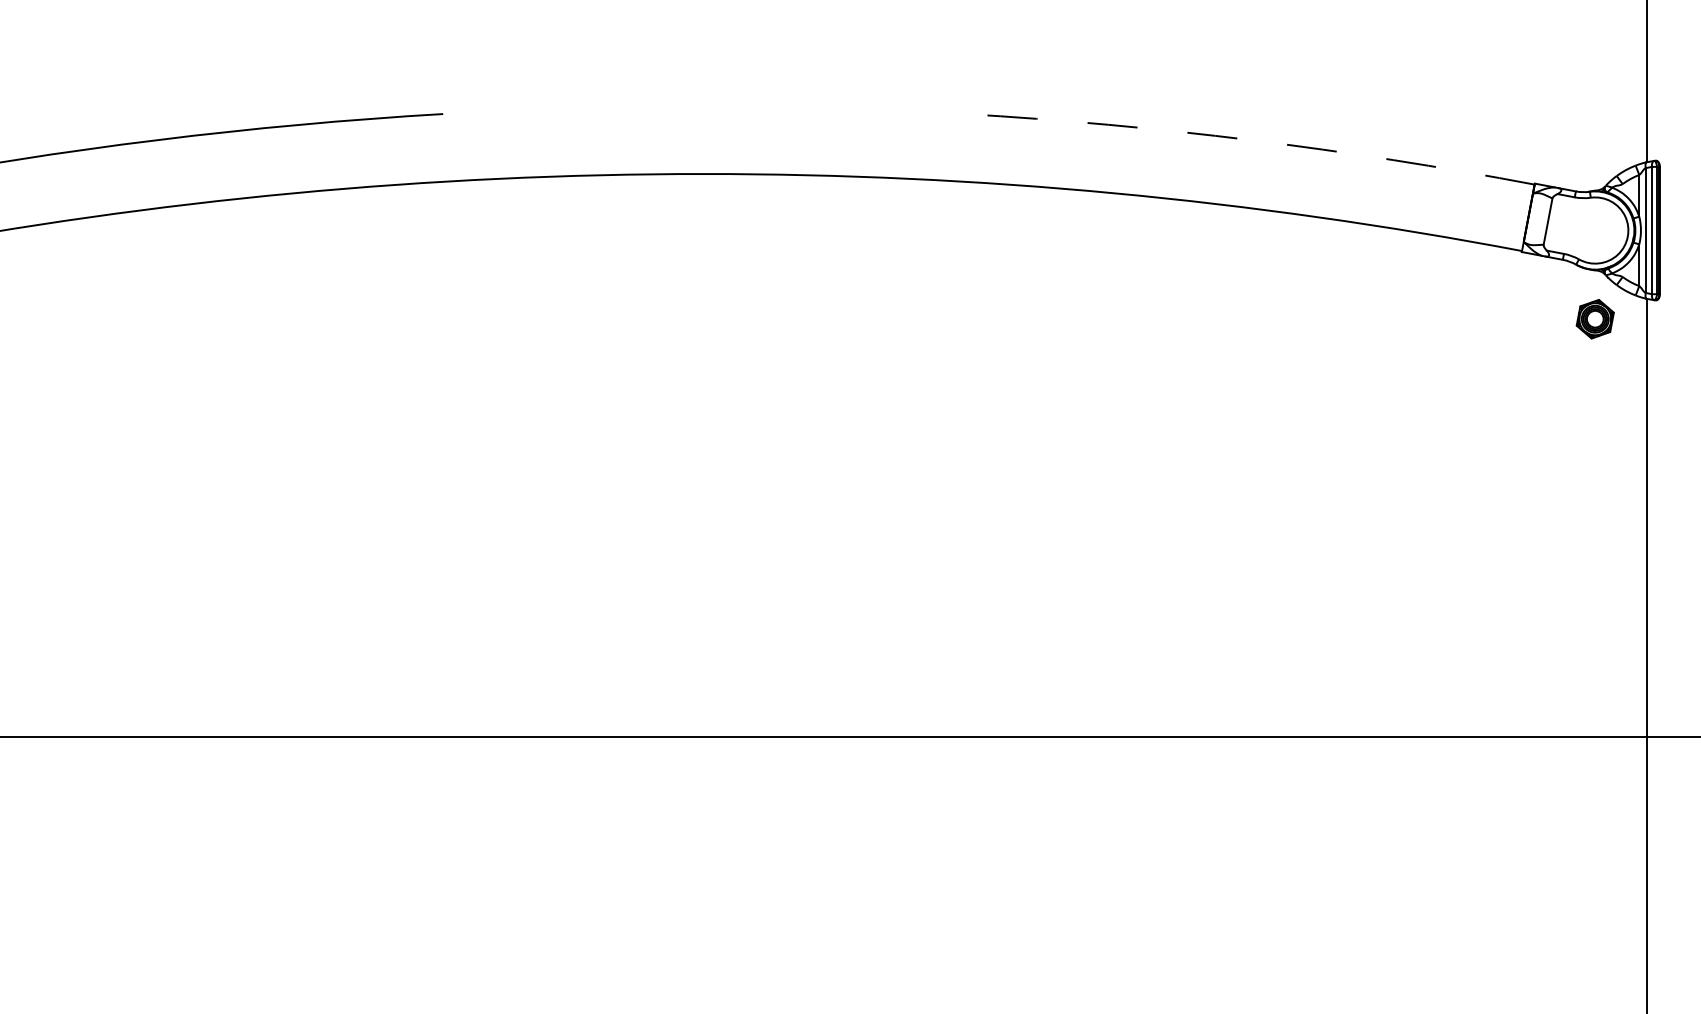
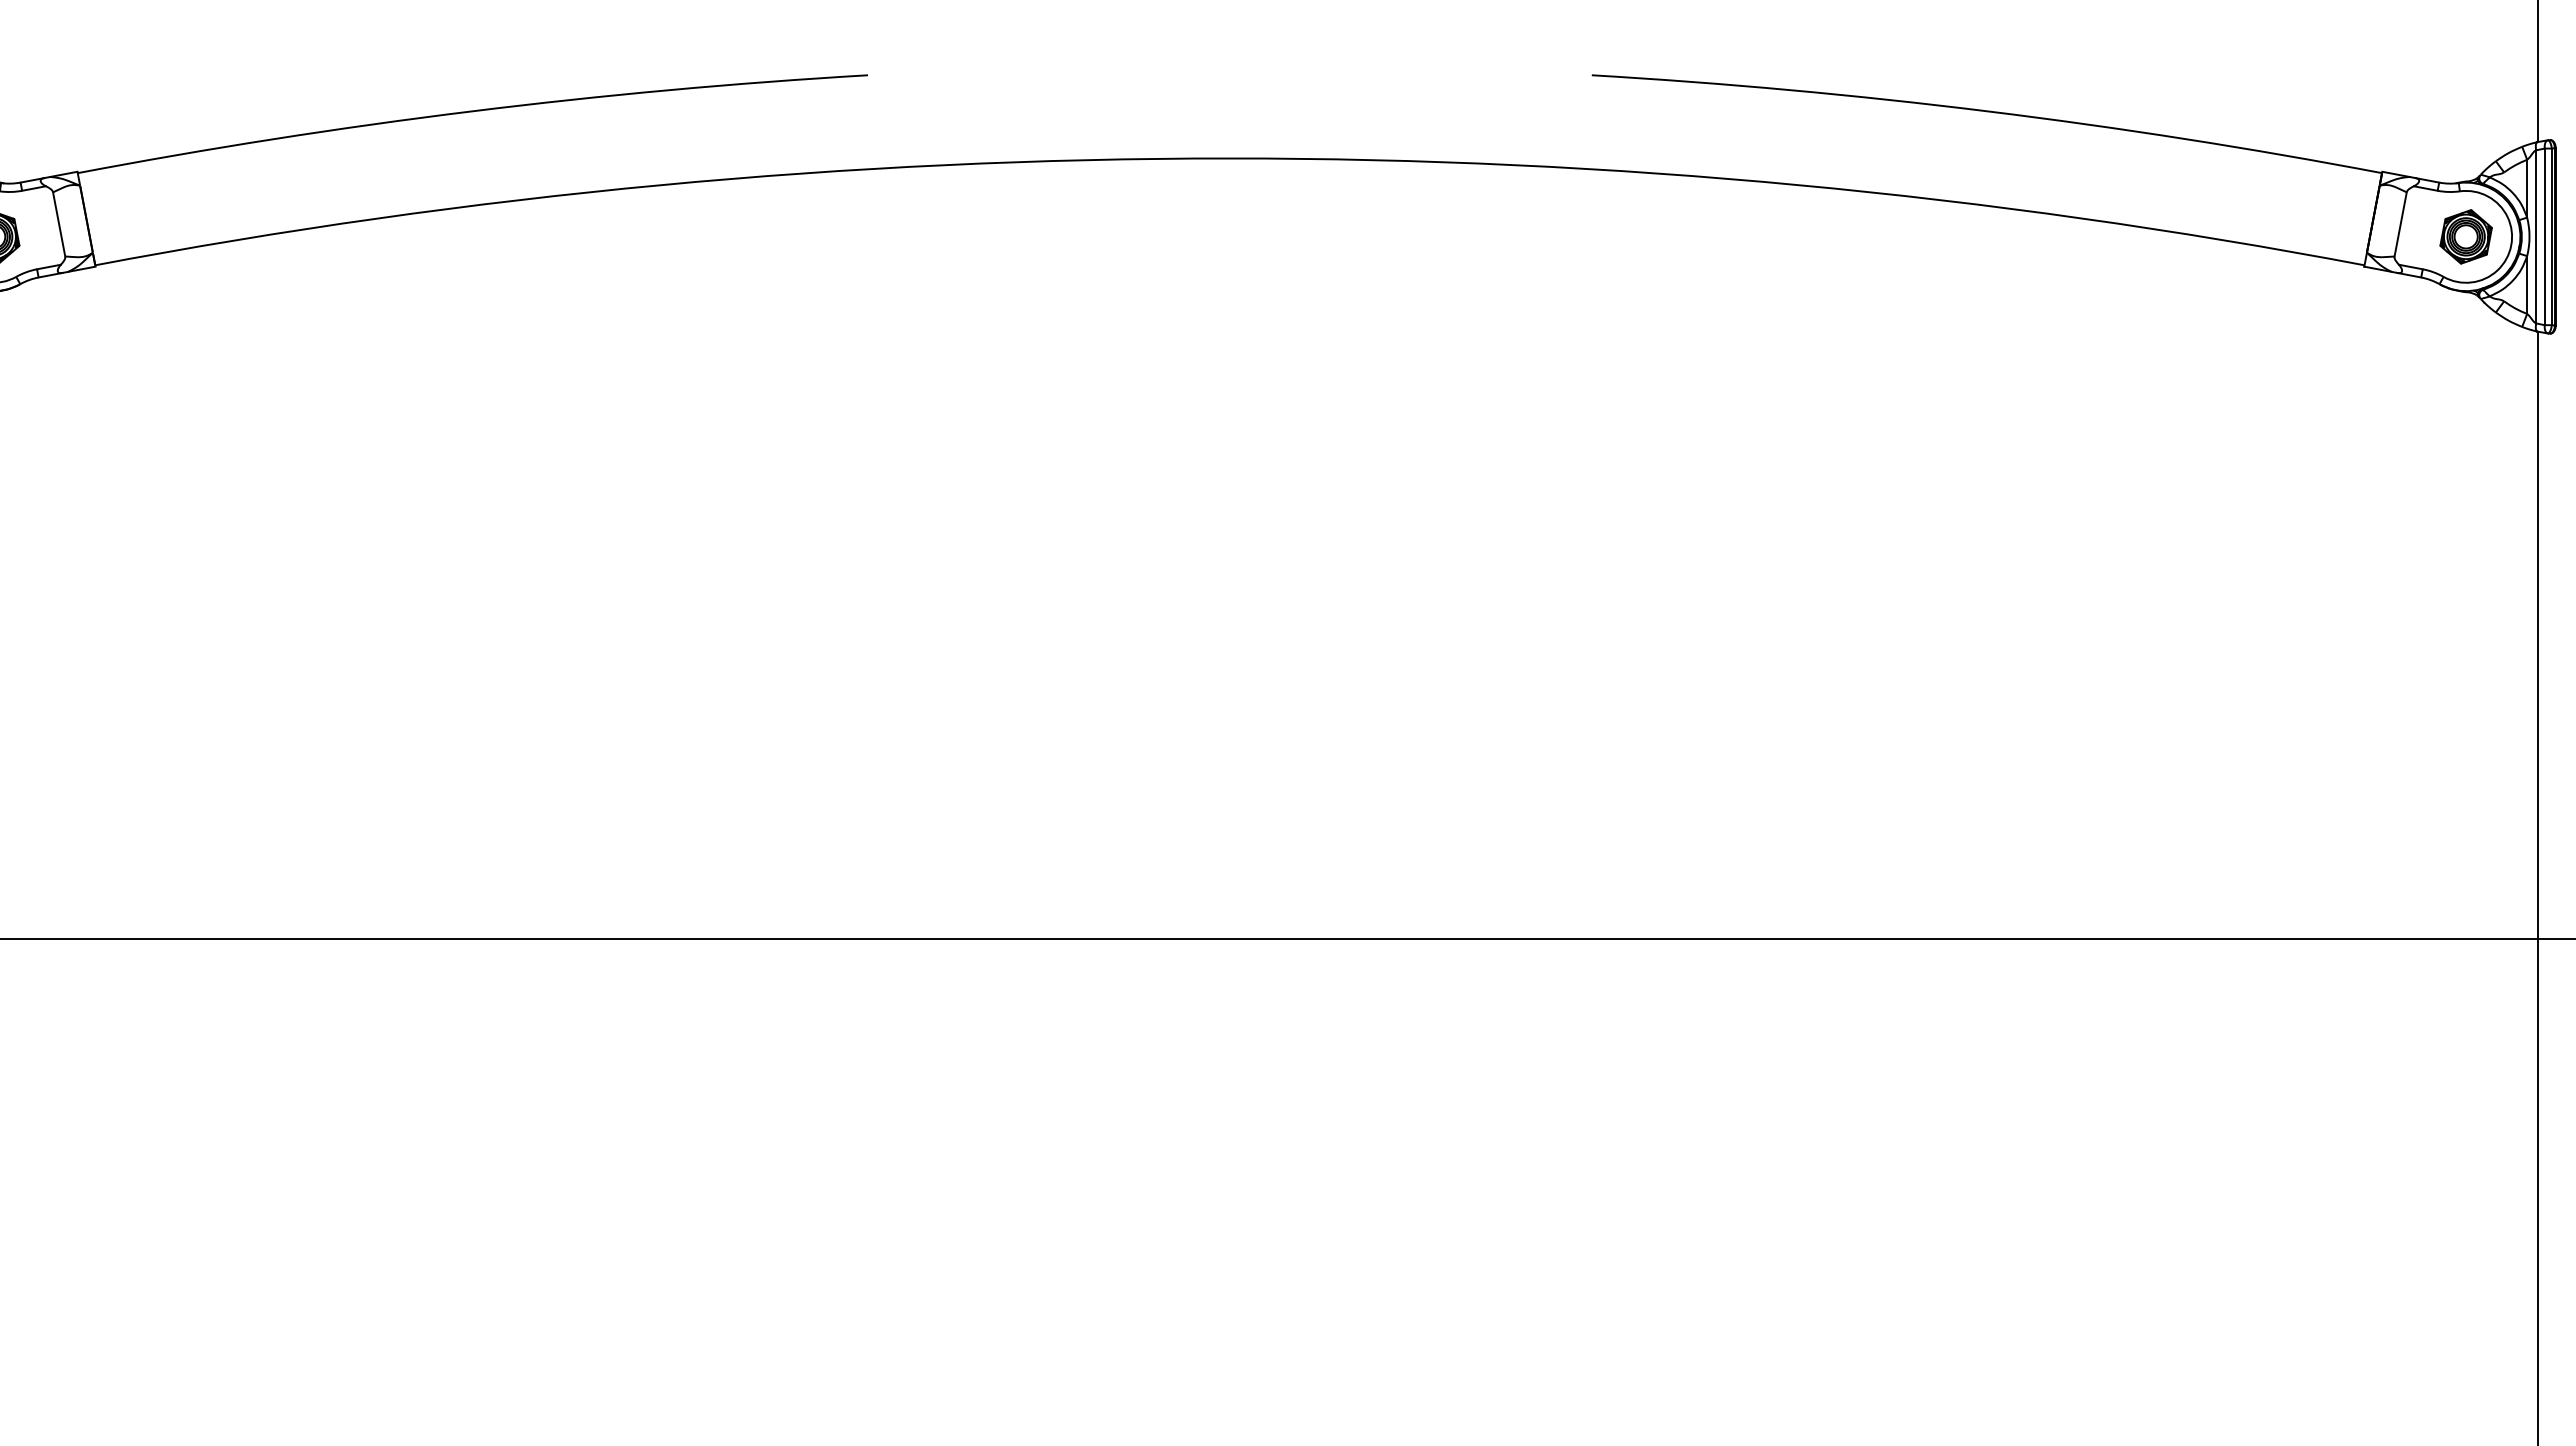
arc: (1250, 140) -> (1988, 111), dashed -> solid
part: (1594, 318) -> (2465, 236), moved

